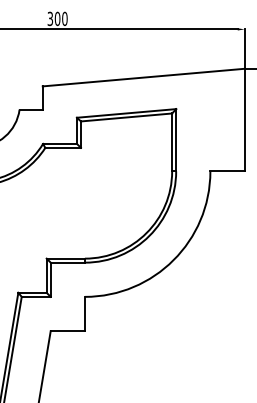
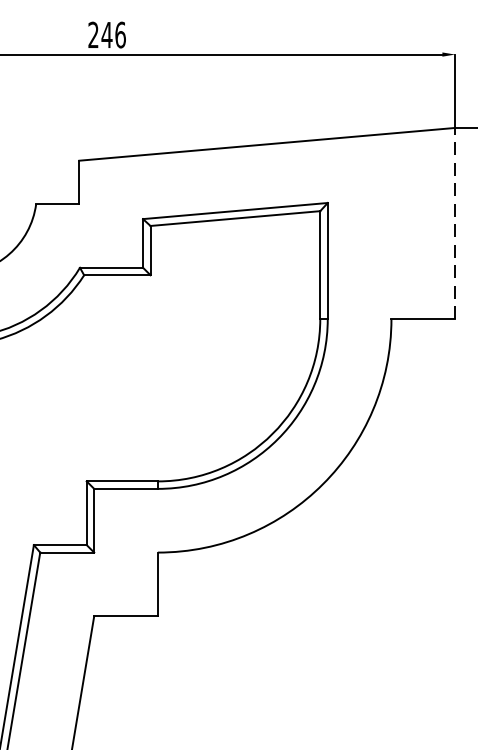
text: (57, 18) -> (106, 34), 300 -> 246
line: (244, 119) -> (454, 222), solid -> dashed

